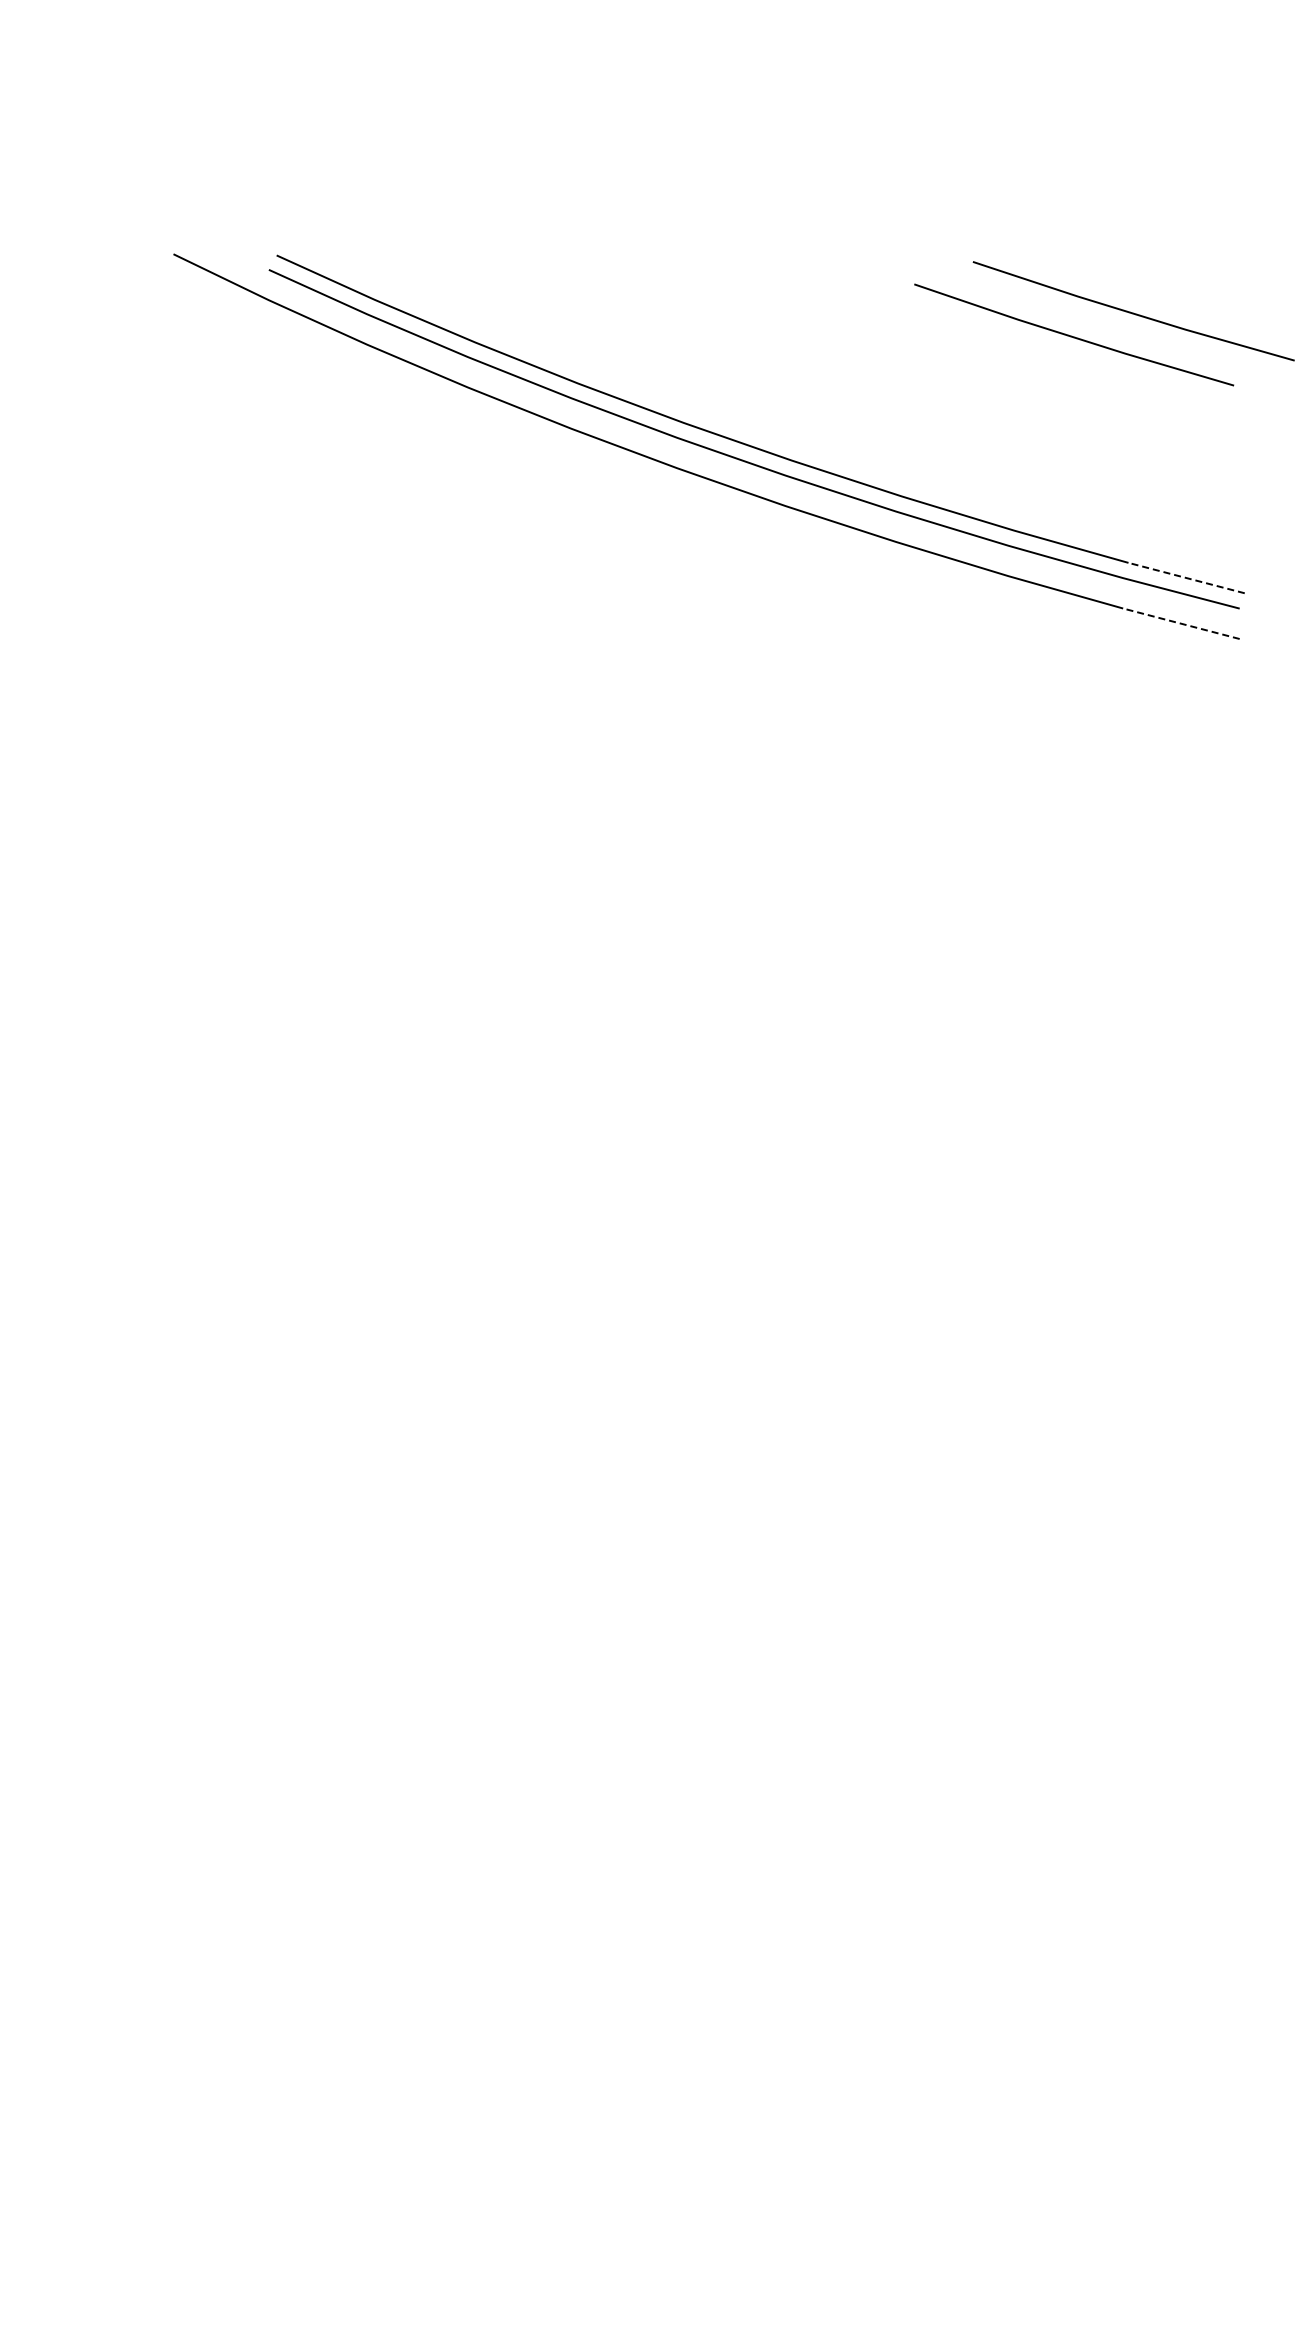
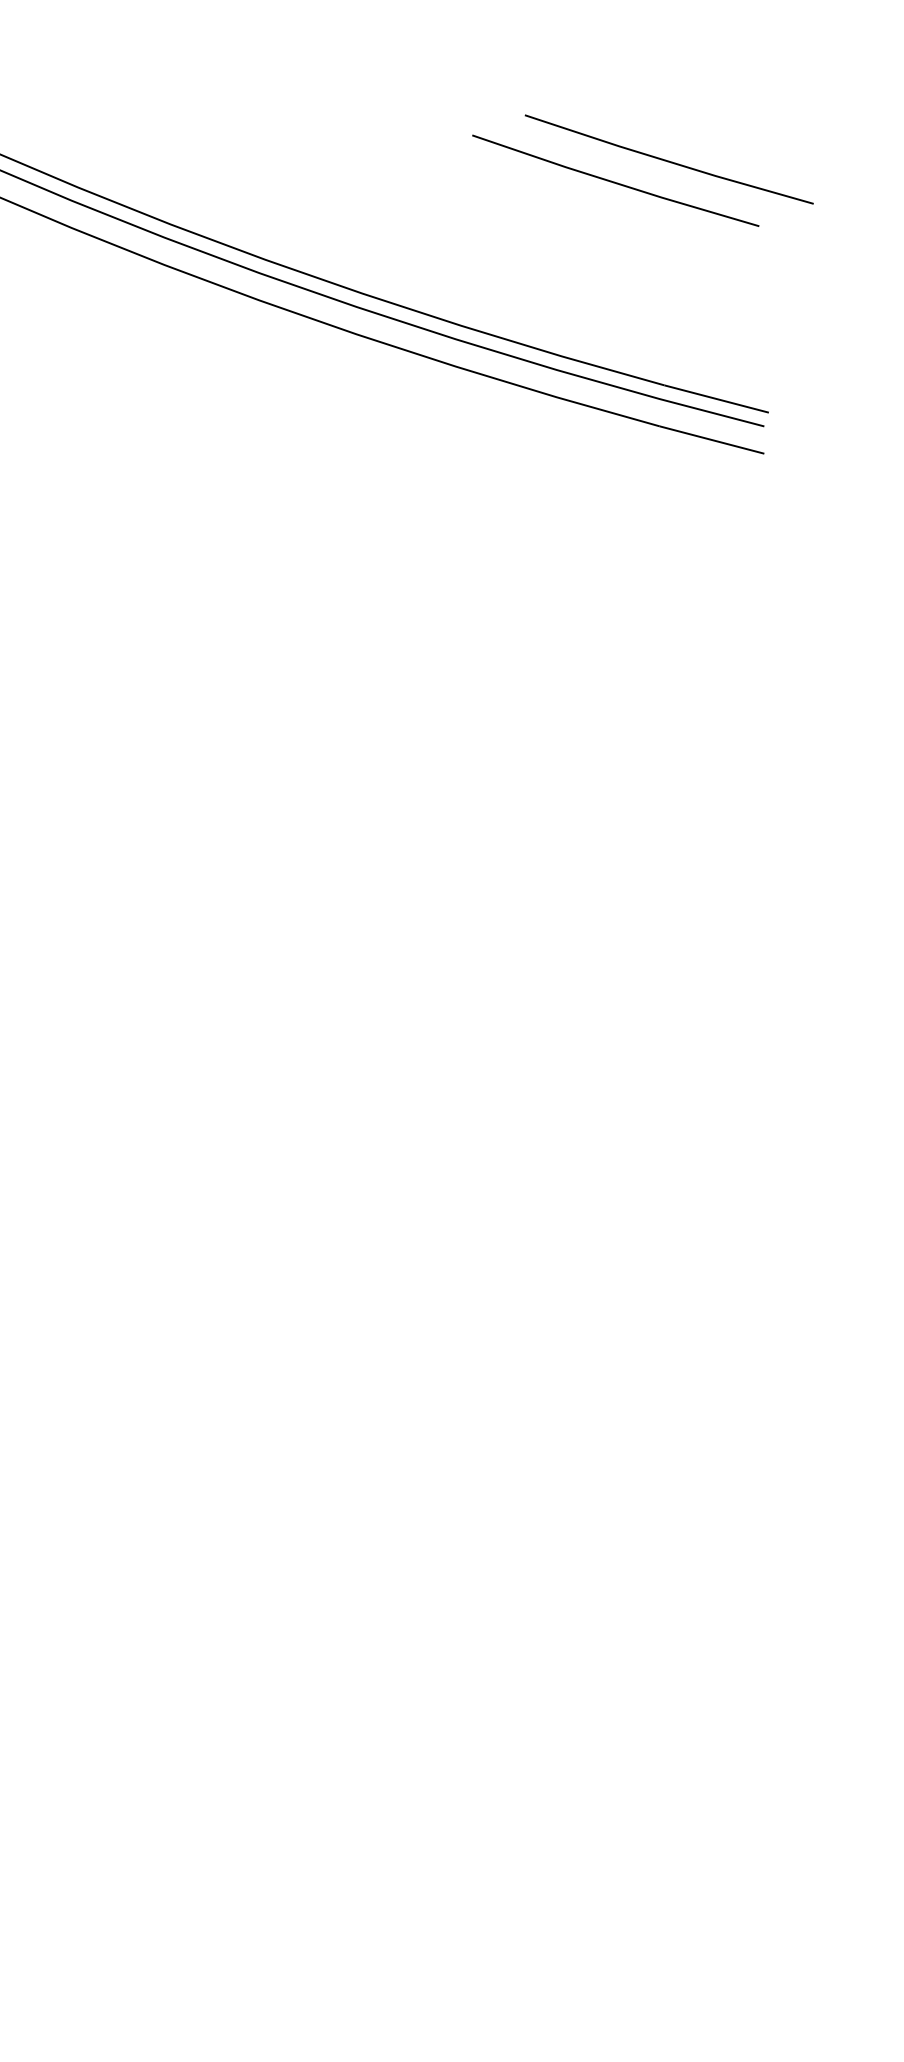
line: (1186, 577) -> (716, 398), dashed -> solid
line: (1180, 623) -> (711, 439), dashed -> solid

